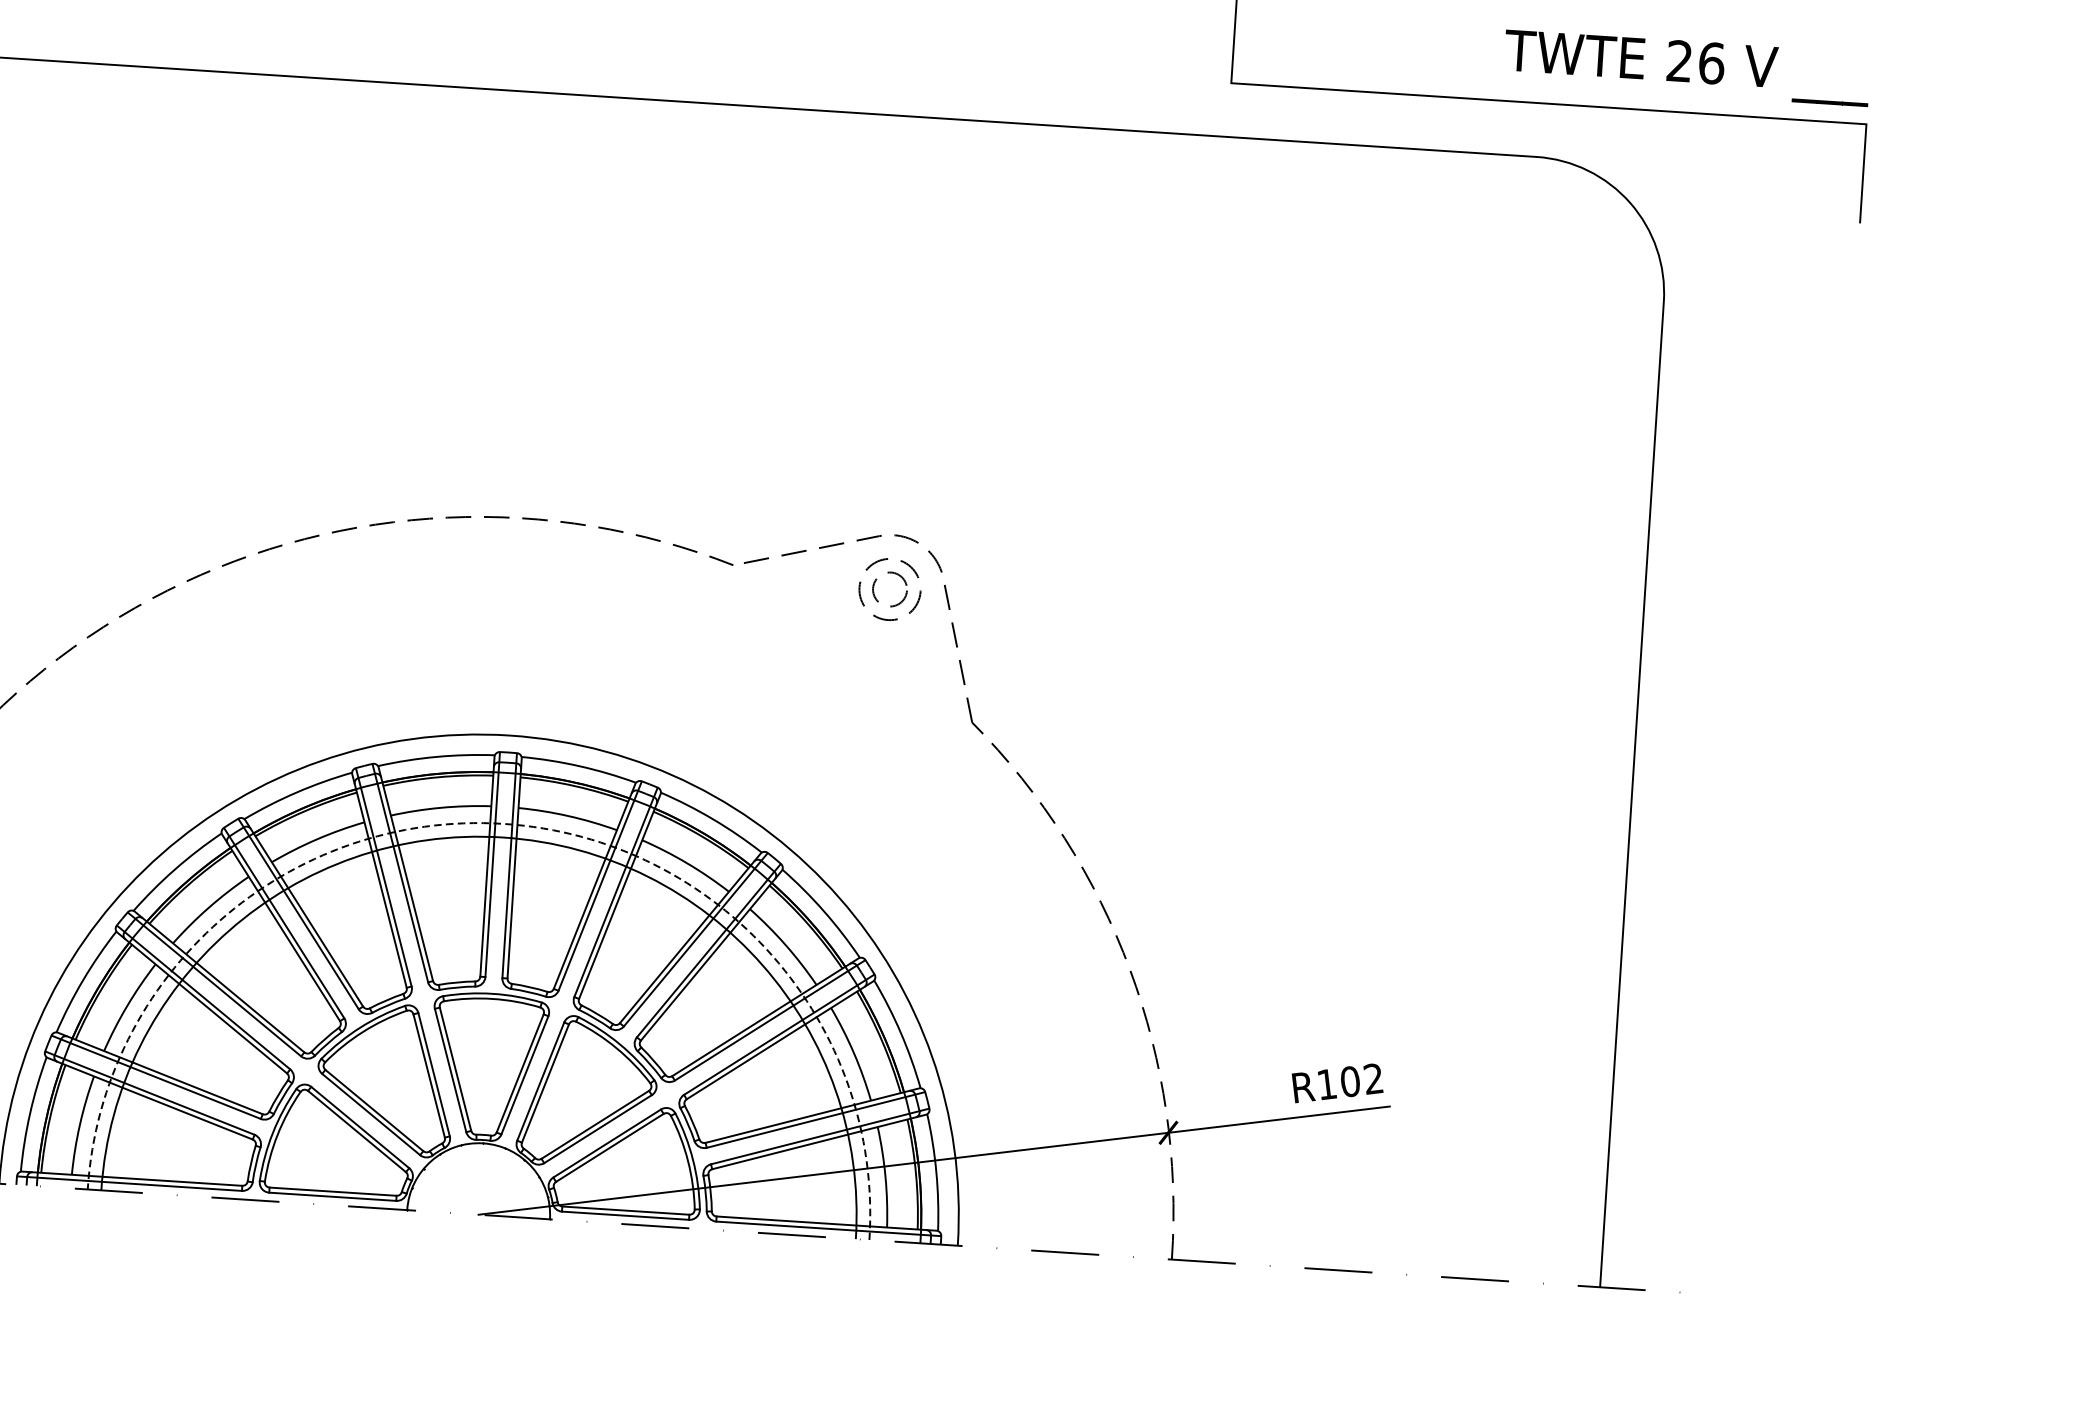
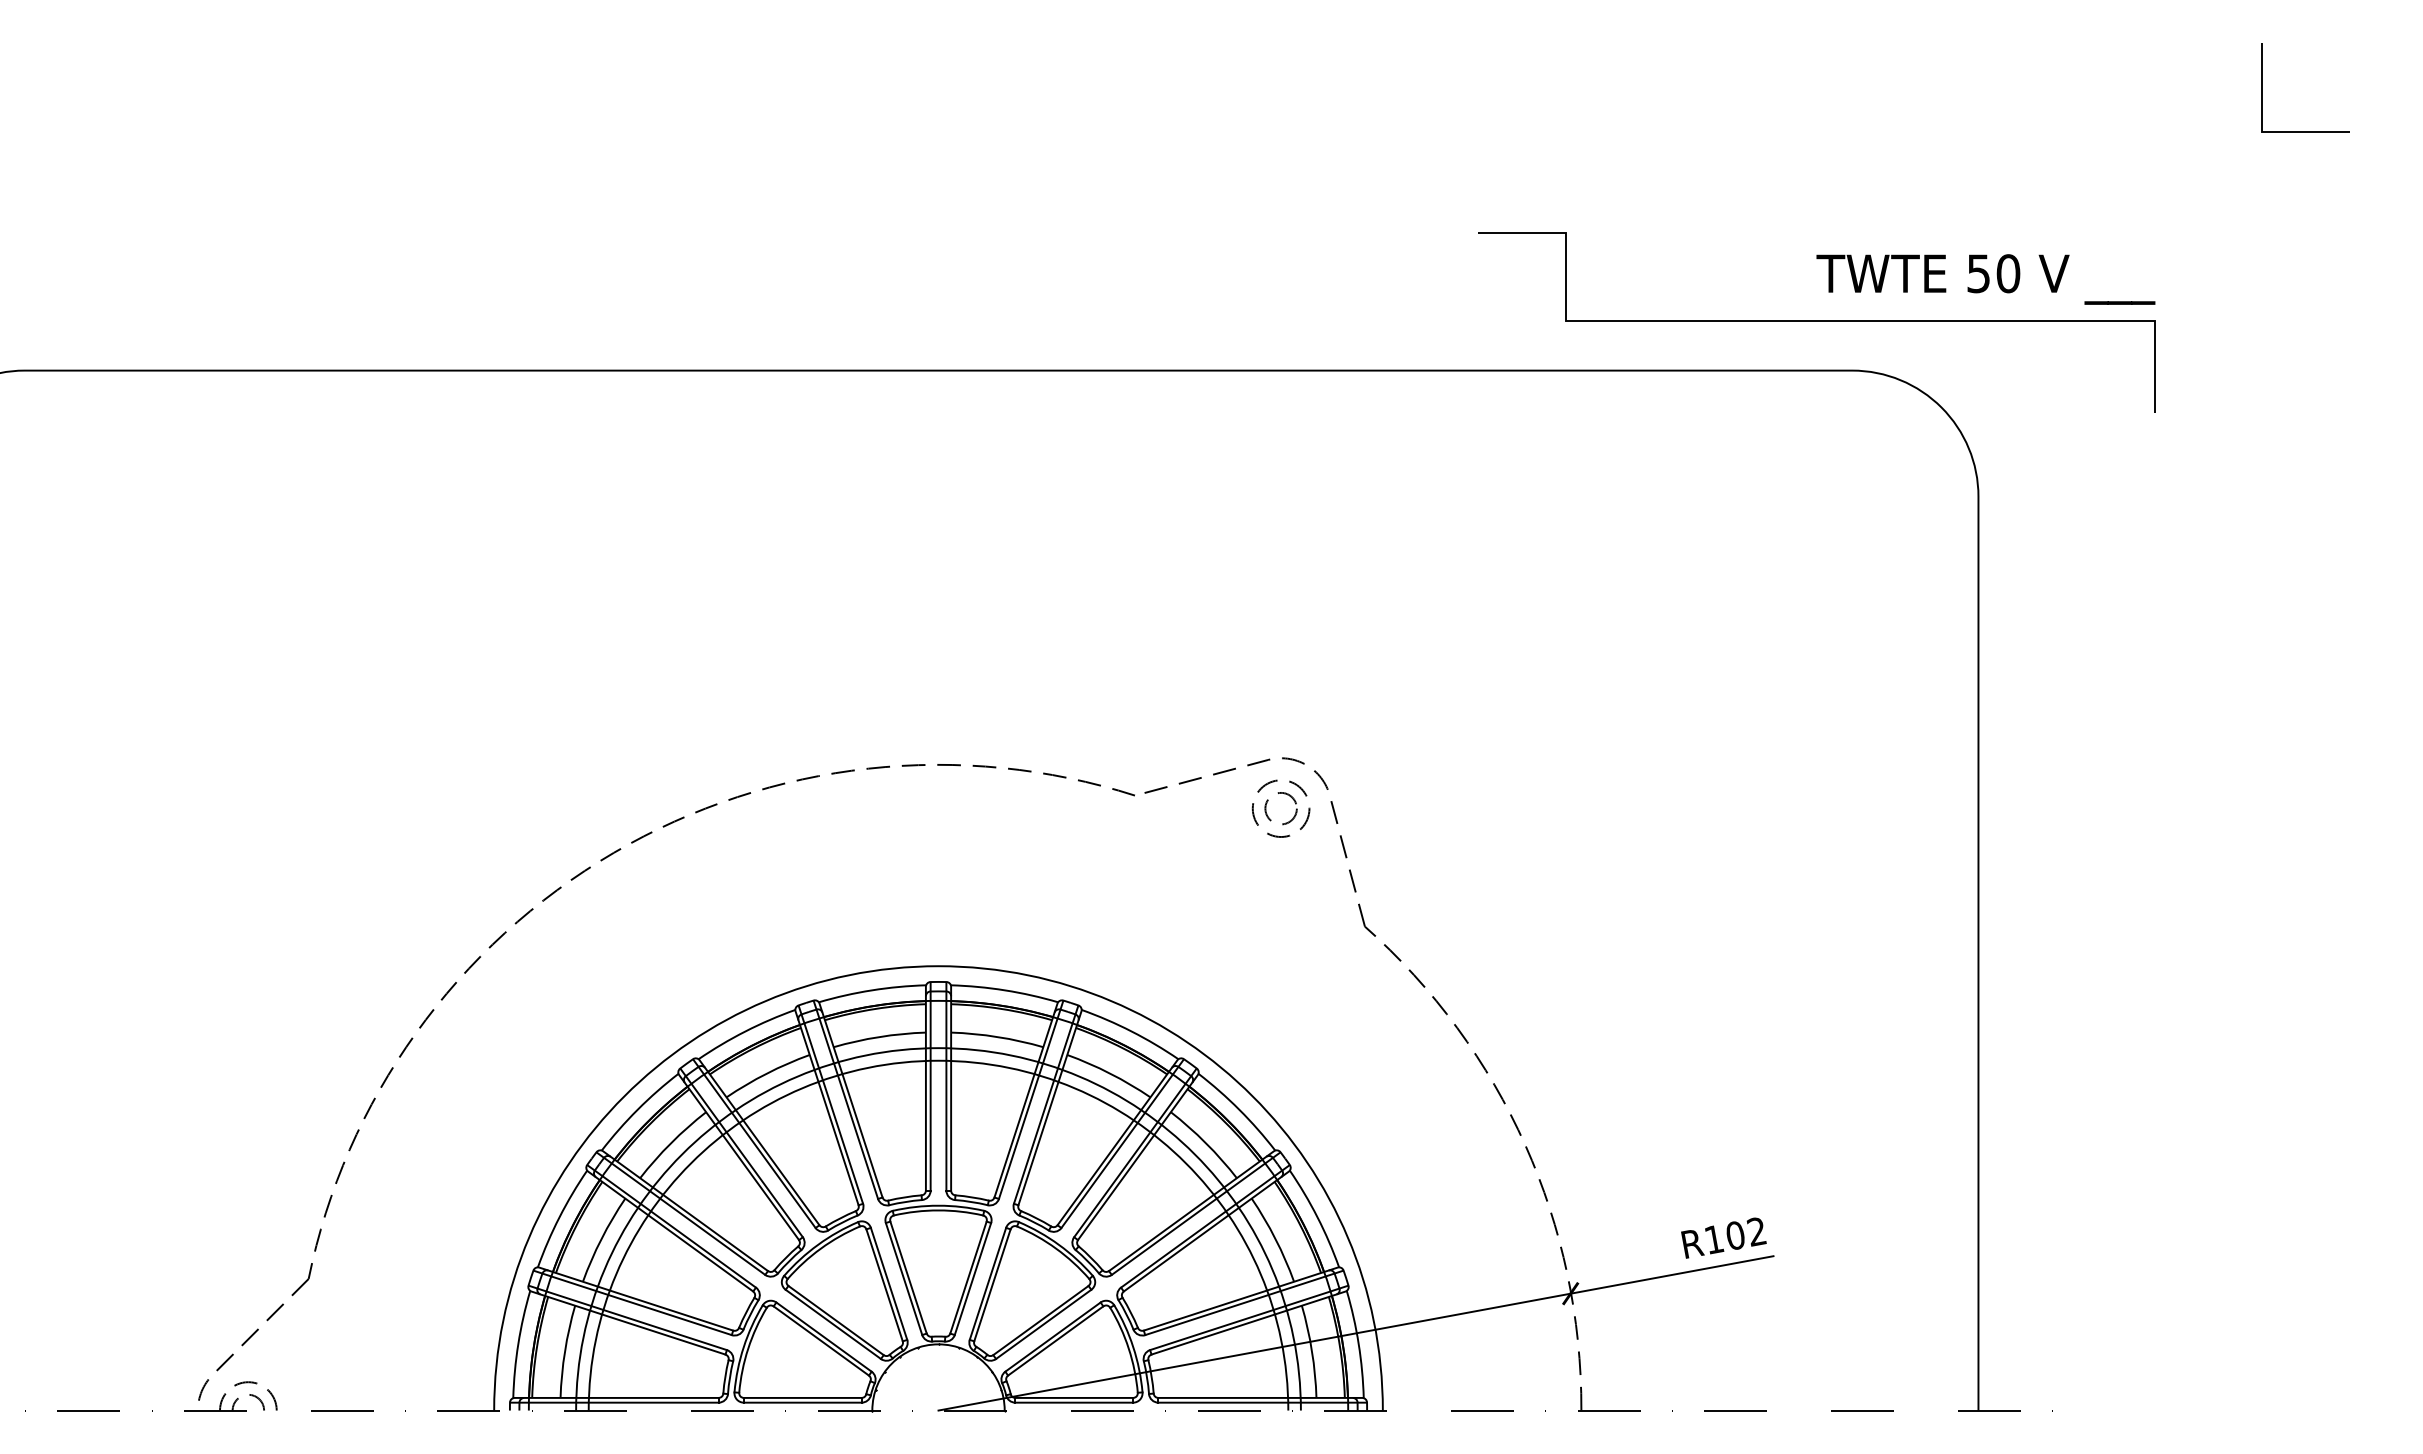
text: (1695, 62) -> (1993, 273), 26 -> 50
arc: (503, 824) -> (938, 1048), dashed -> solid

